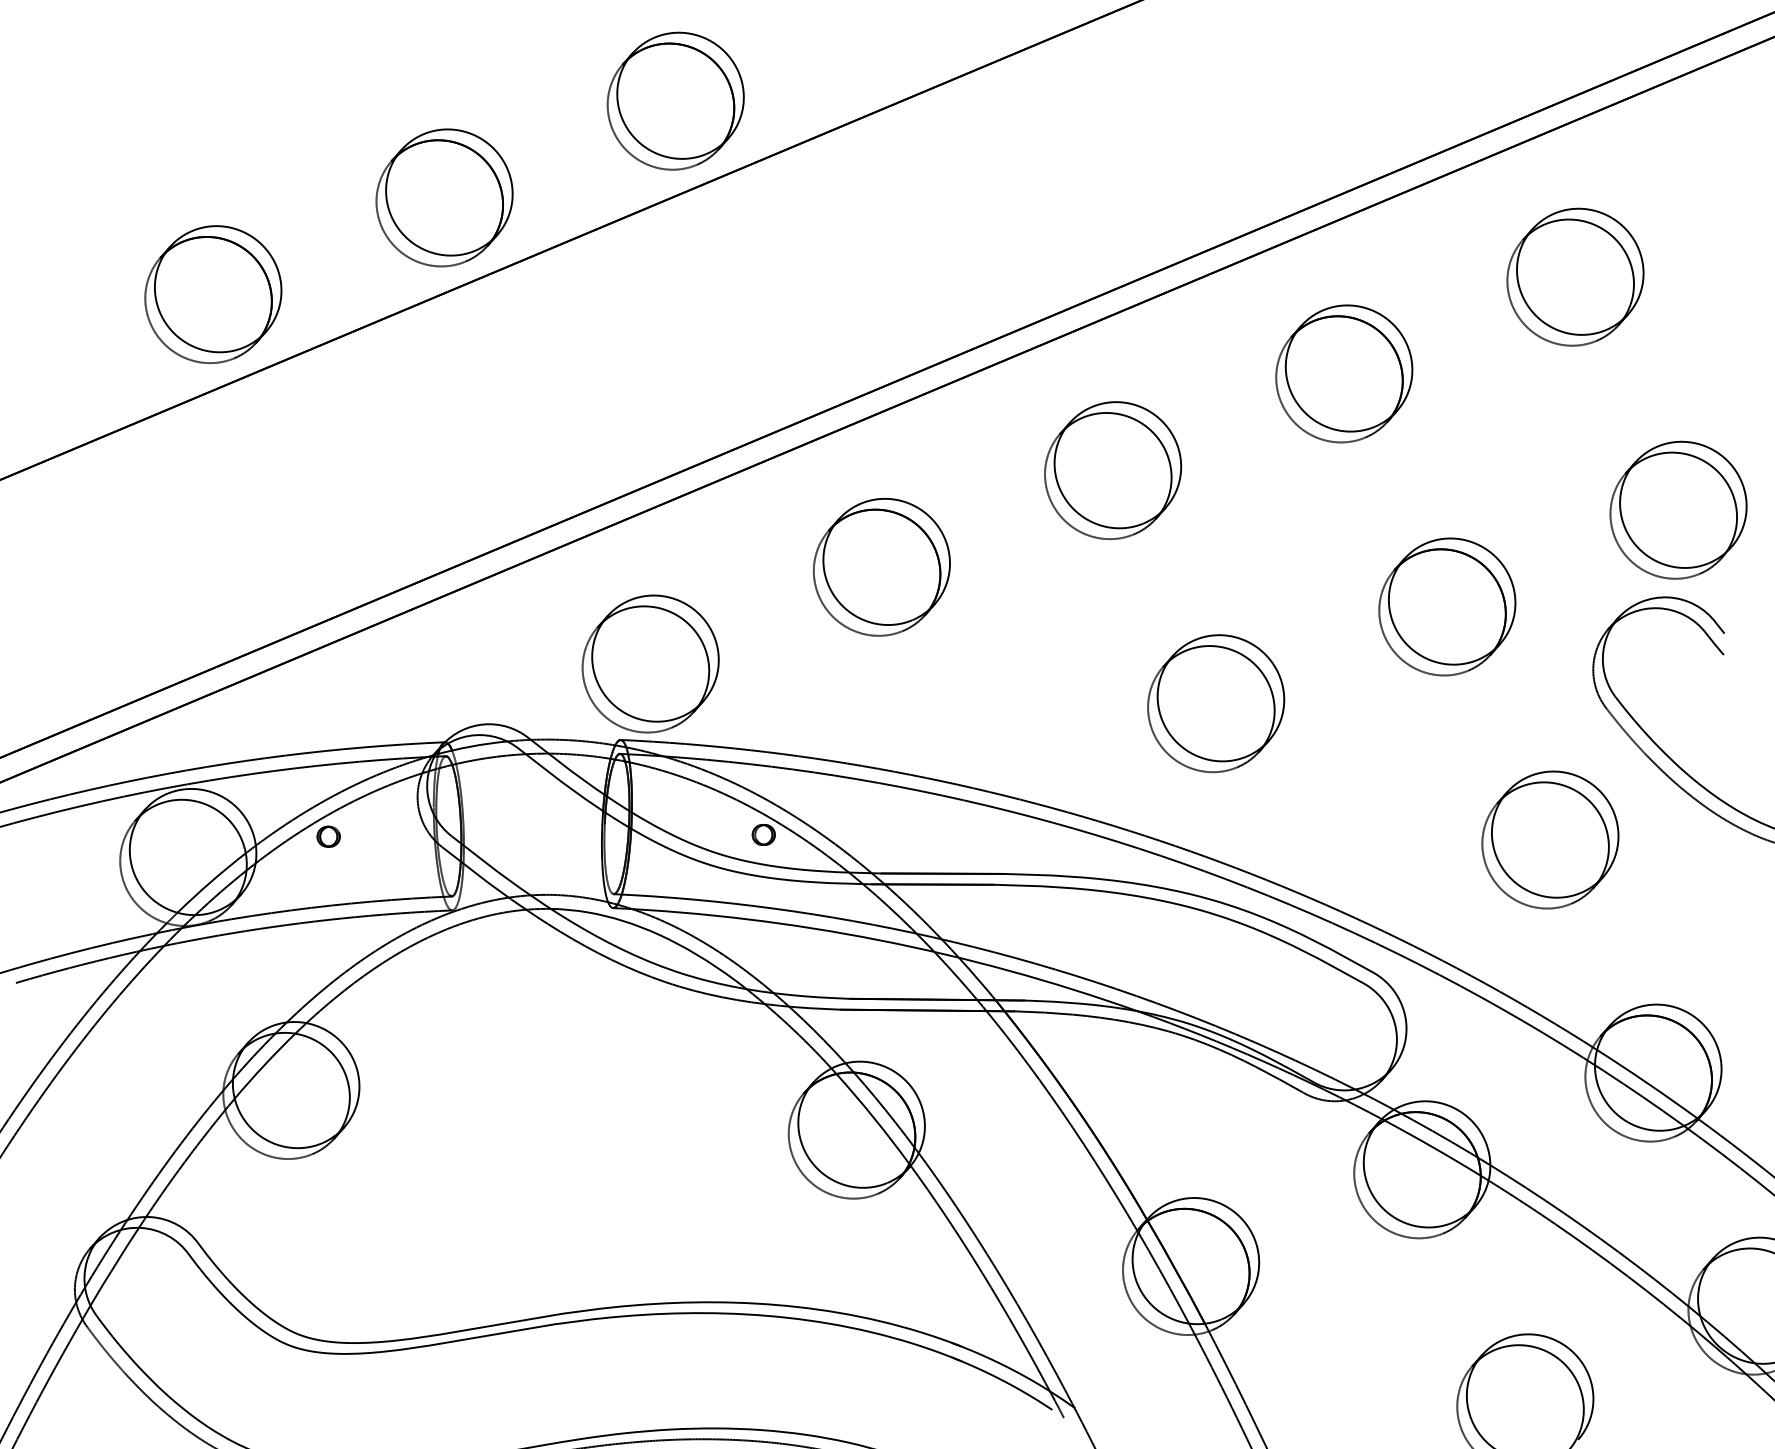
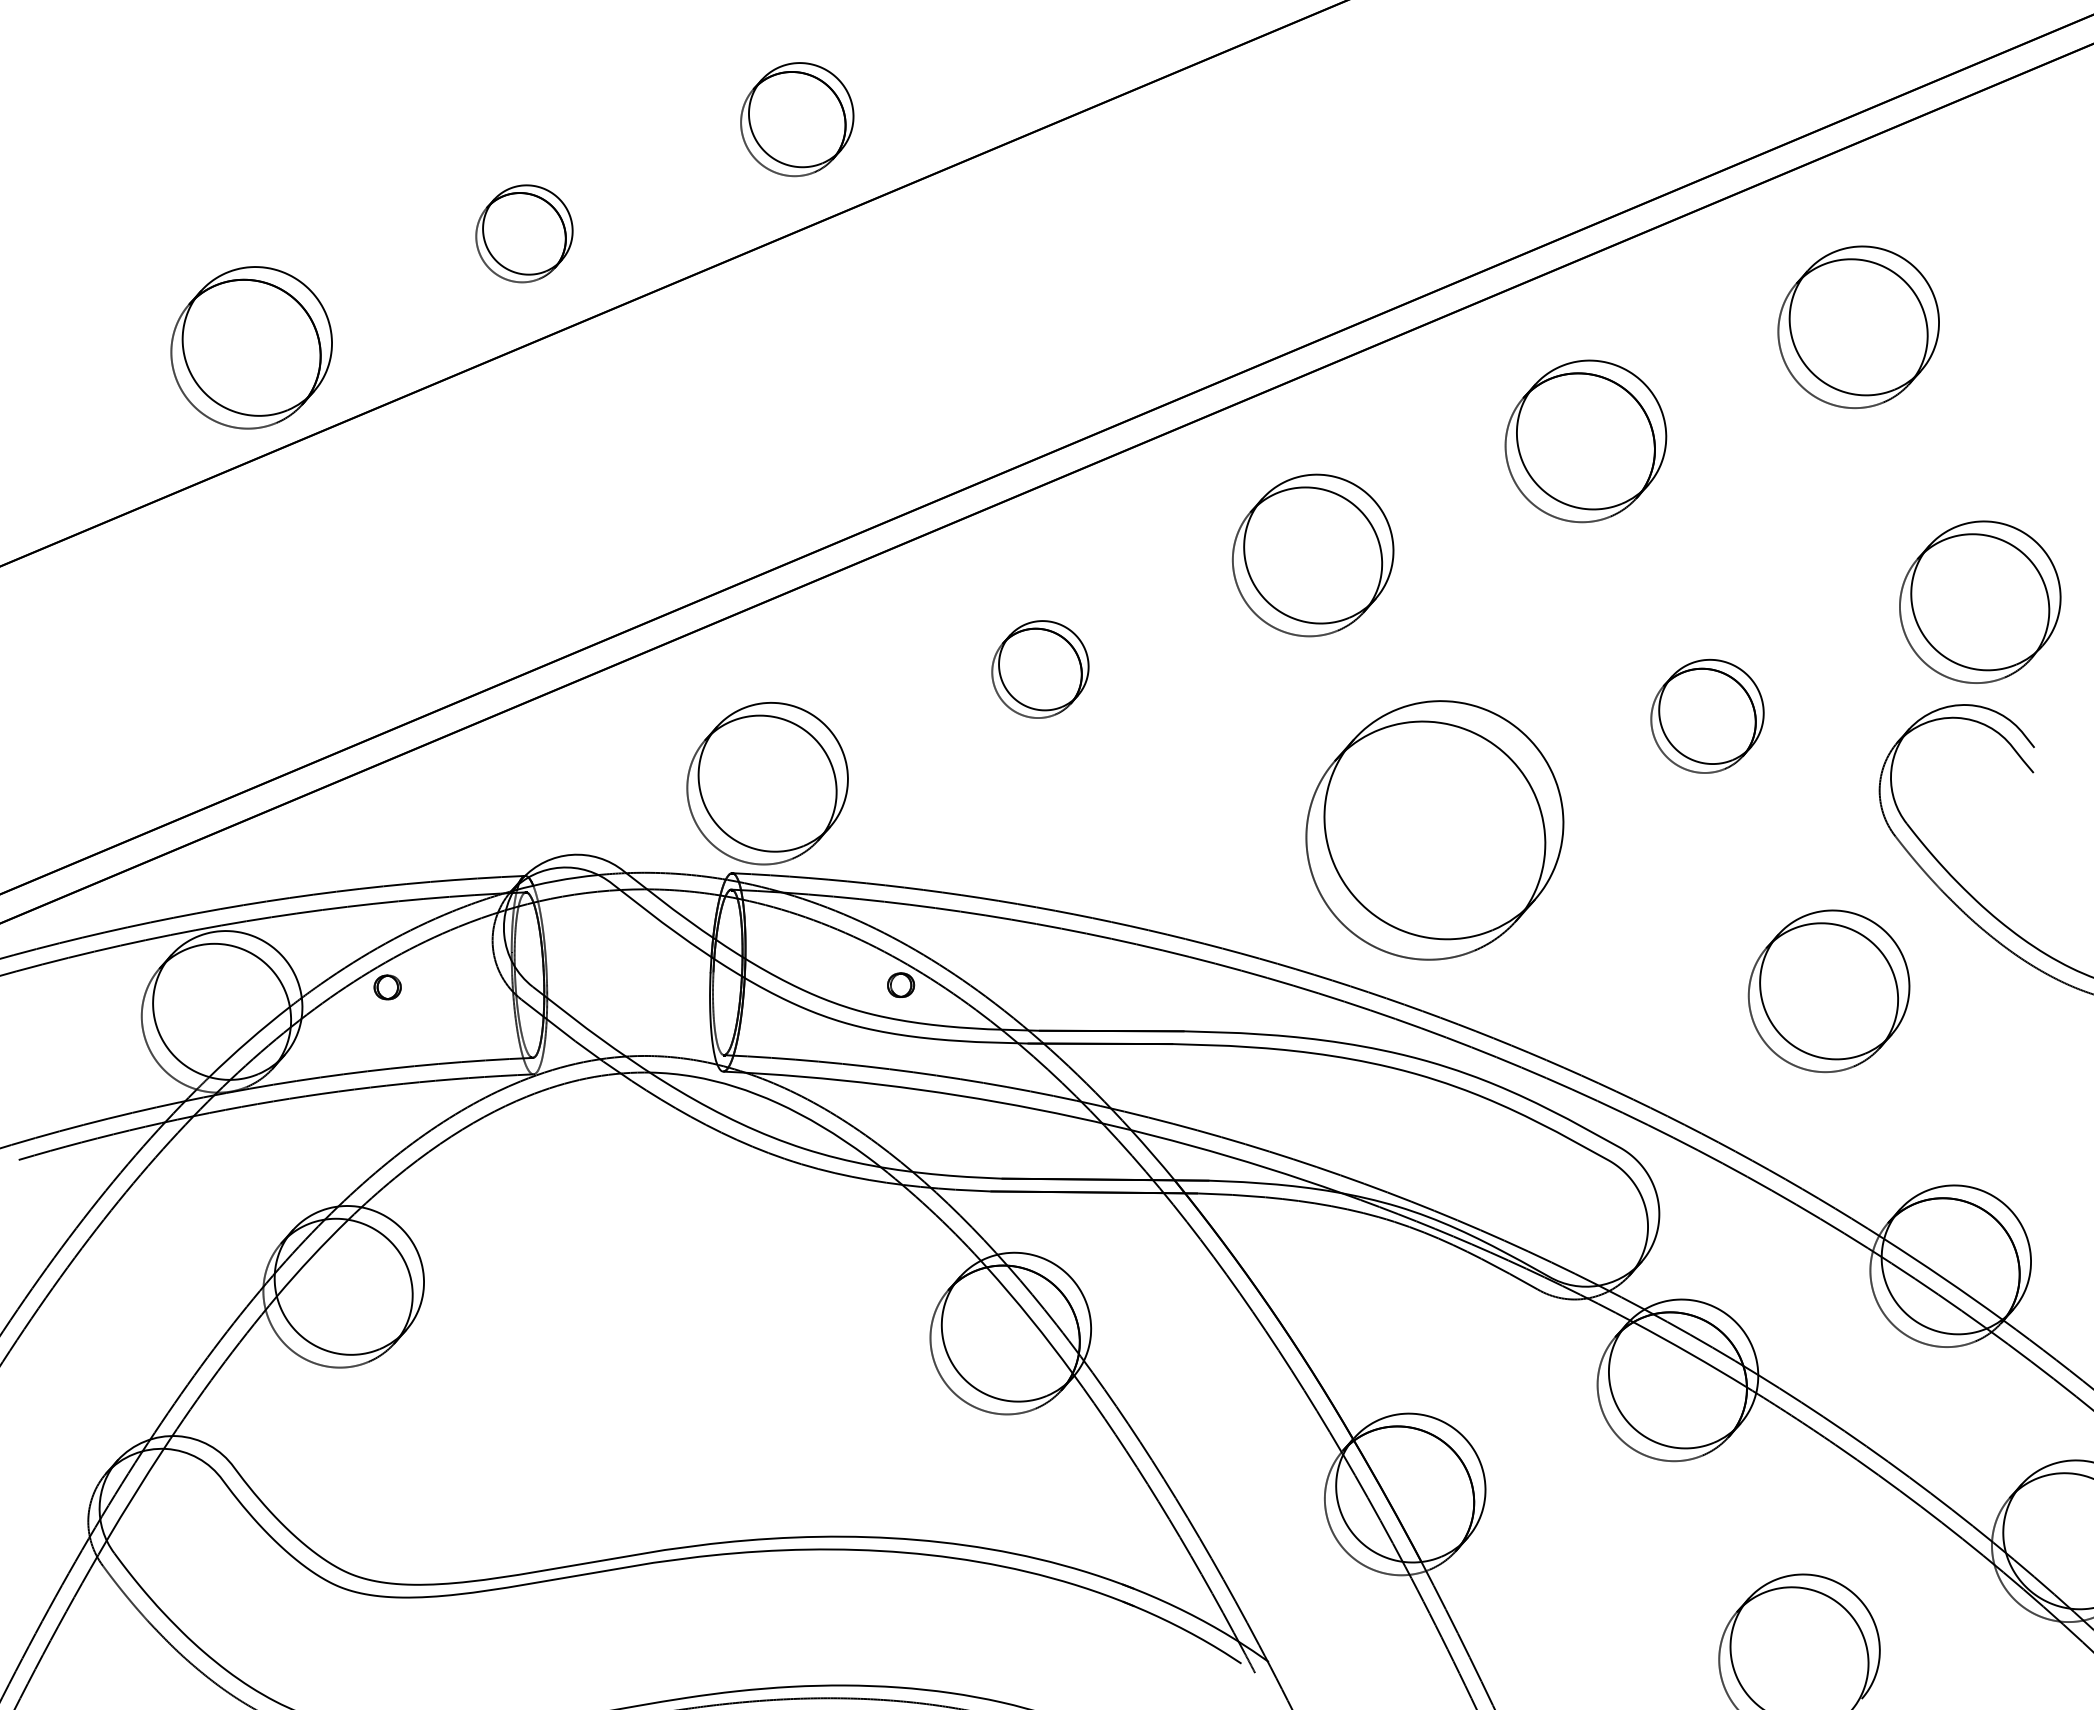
part: (676, 101) -> (797, 119), size x0.7
part: (444, 197) -> (524, 233), size x0.6
part: (881, 567) -> (1040, 669), size x0.6
part: (1447, 607) -> (1707, 716), size x0.7
part: (1215, 703) -> (1434, 830), size x1.6

